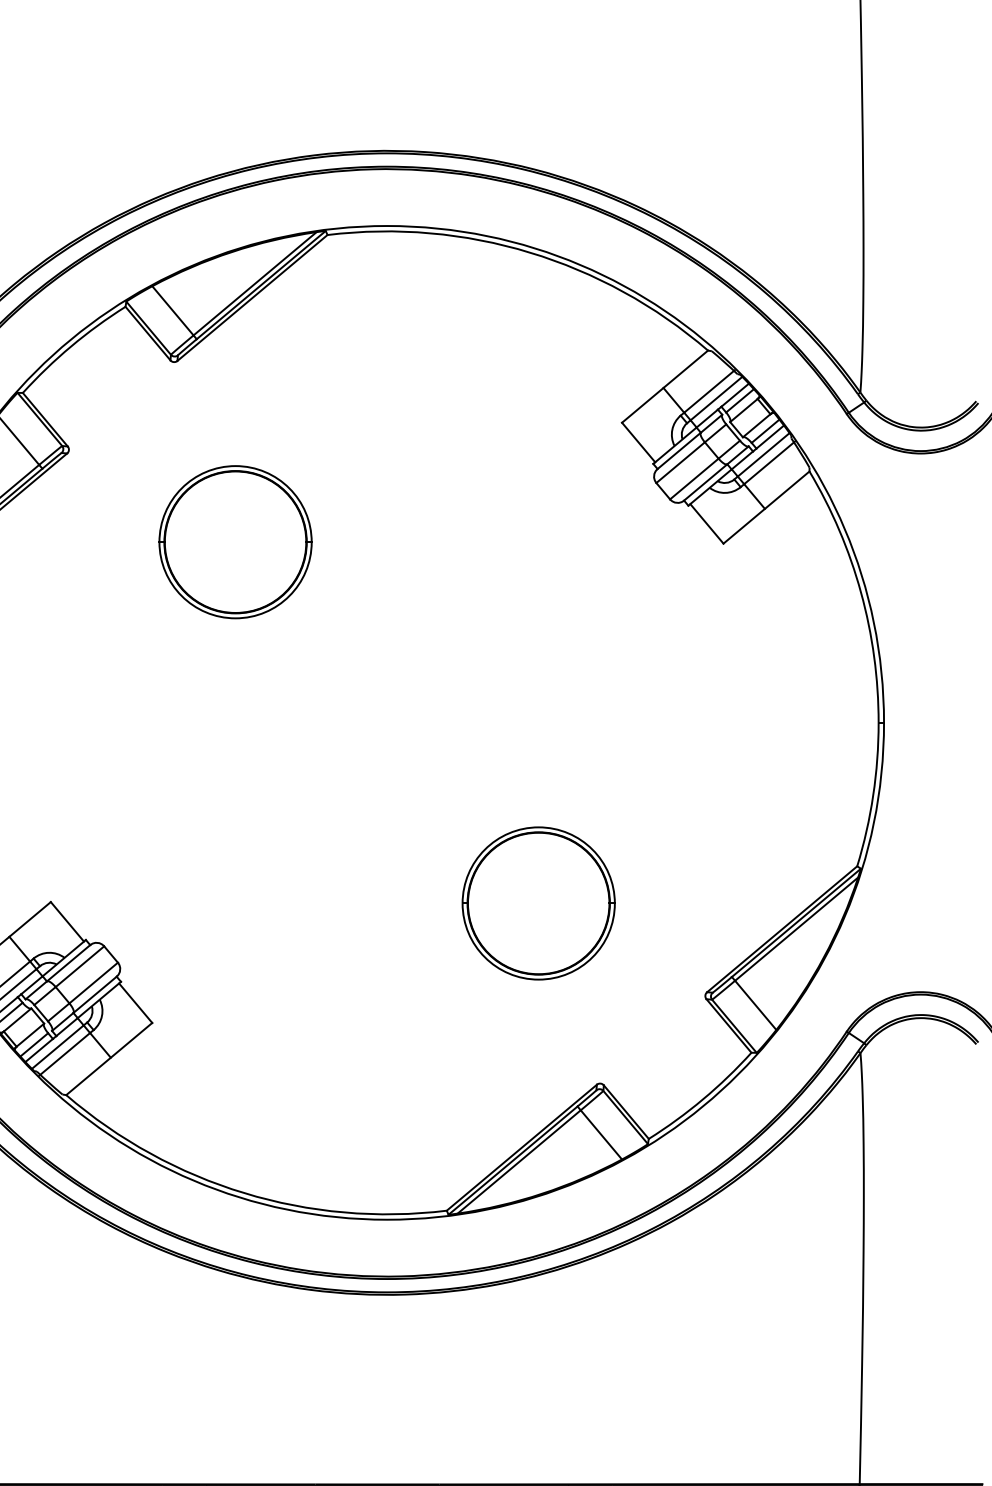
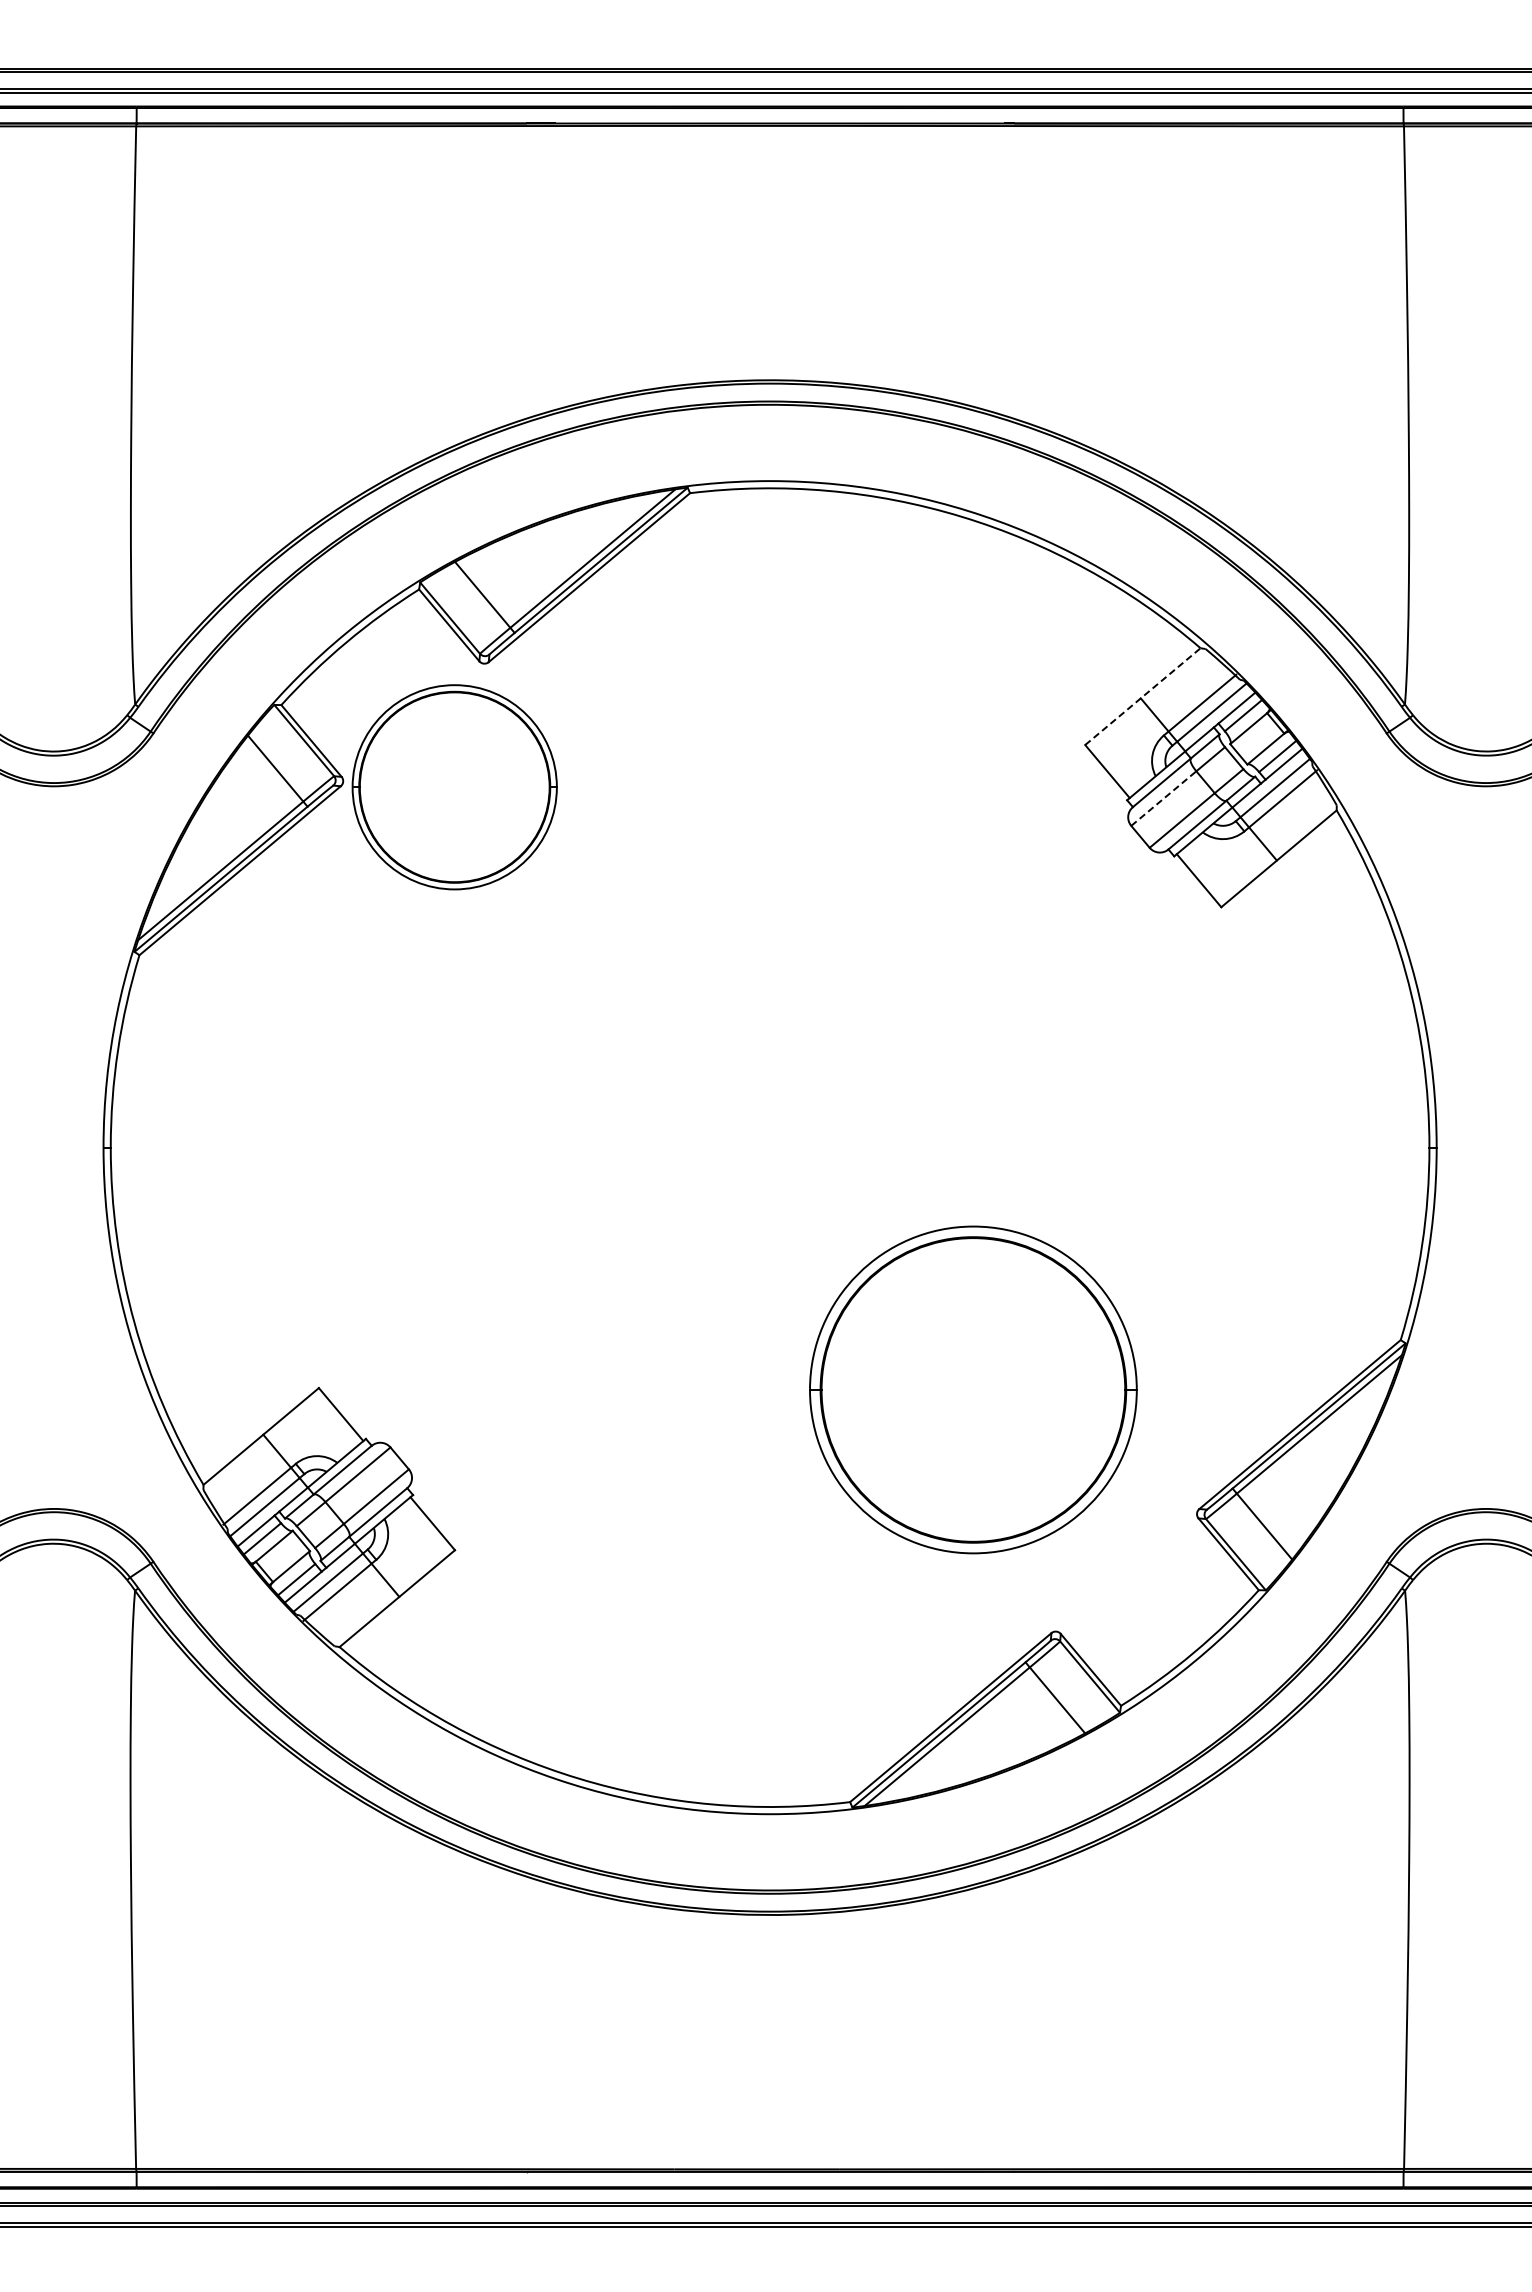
line: (665, 386) -> (1143, 696), solid -> dashed
line: (681, 462) -> (1164, 798), solid -> dashed
part: (235, 542) -> (454, 787), moved
part: (538, 903) -> (973, 1389), size x1.6

